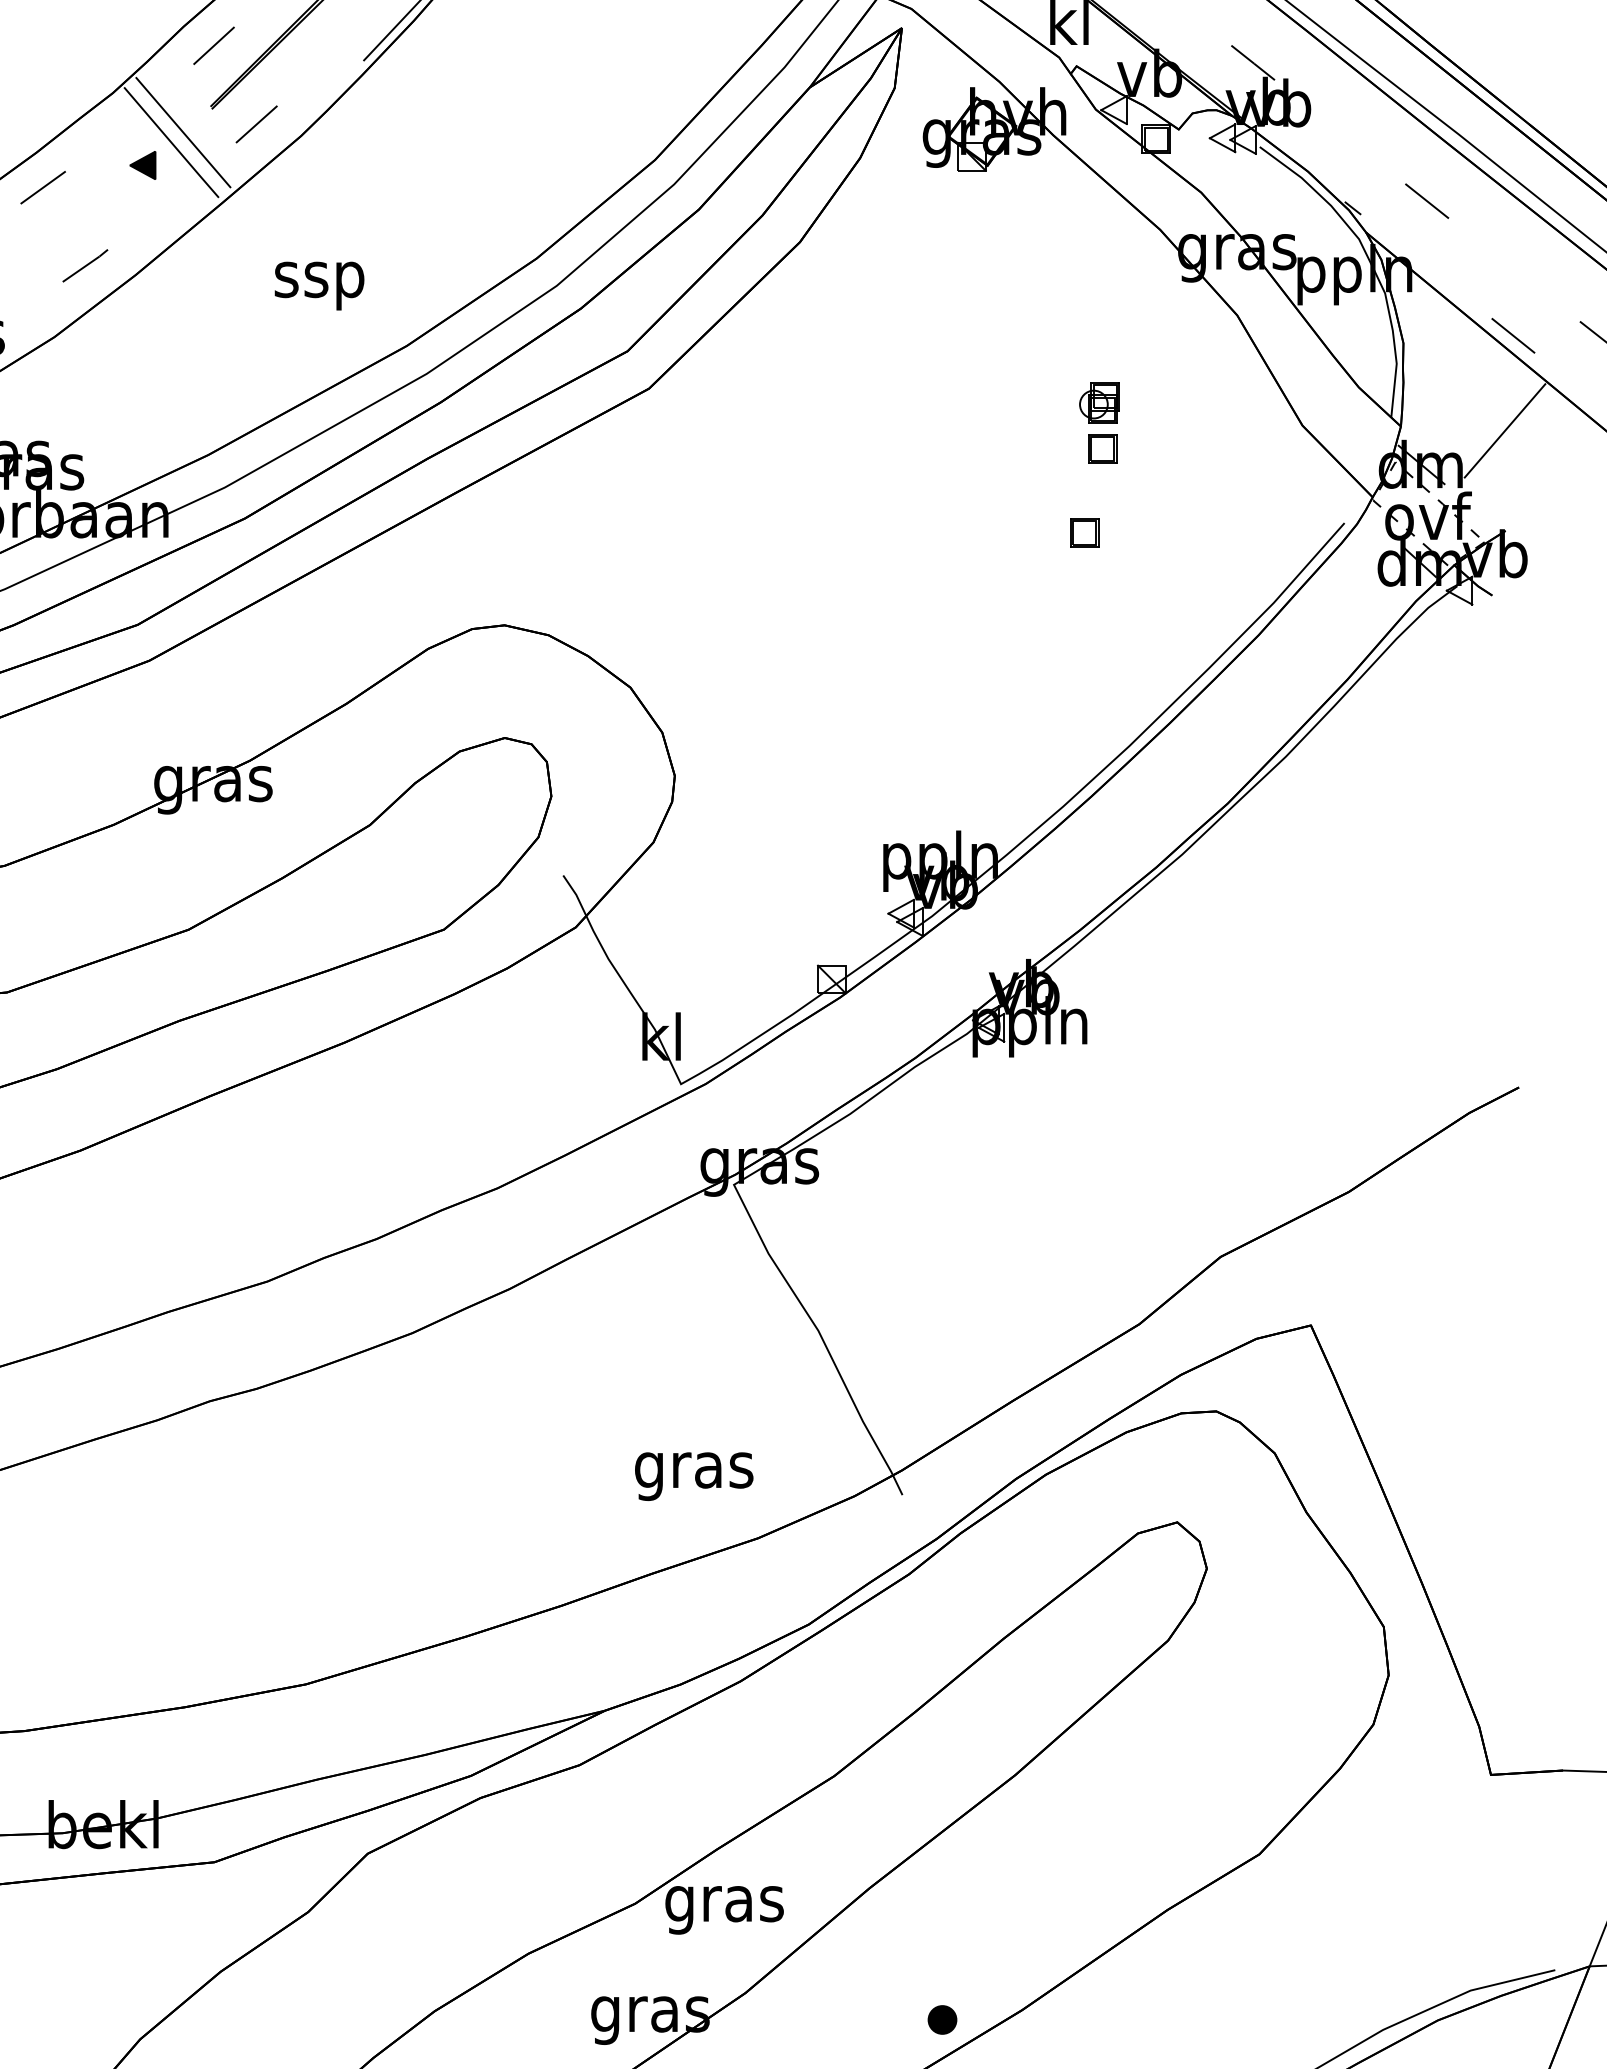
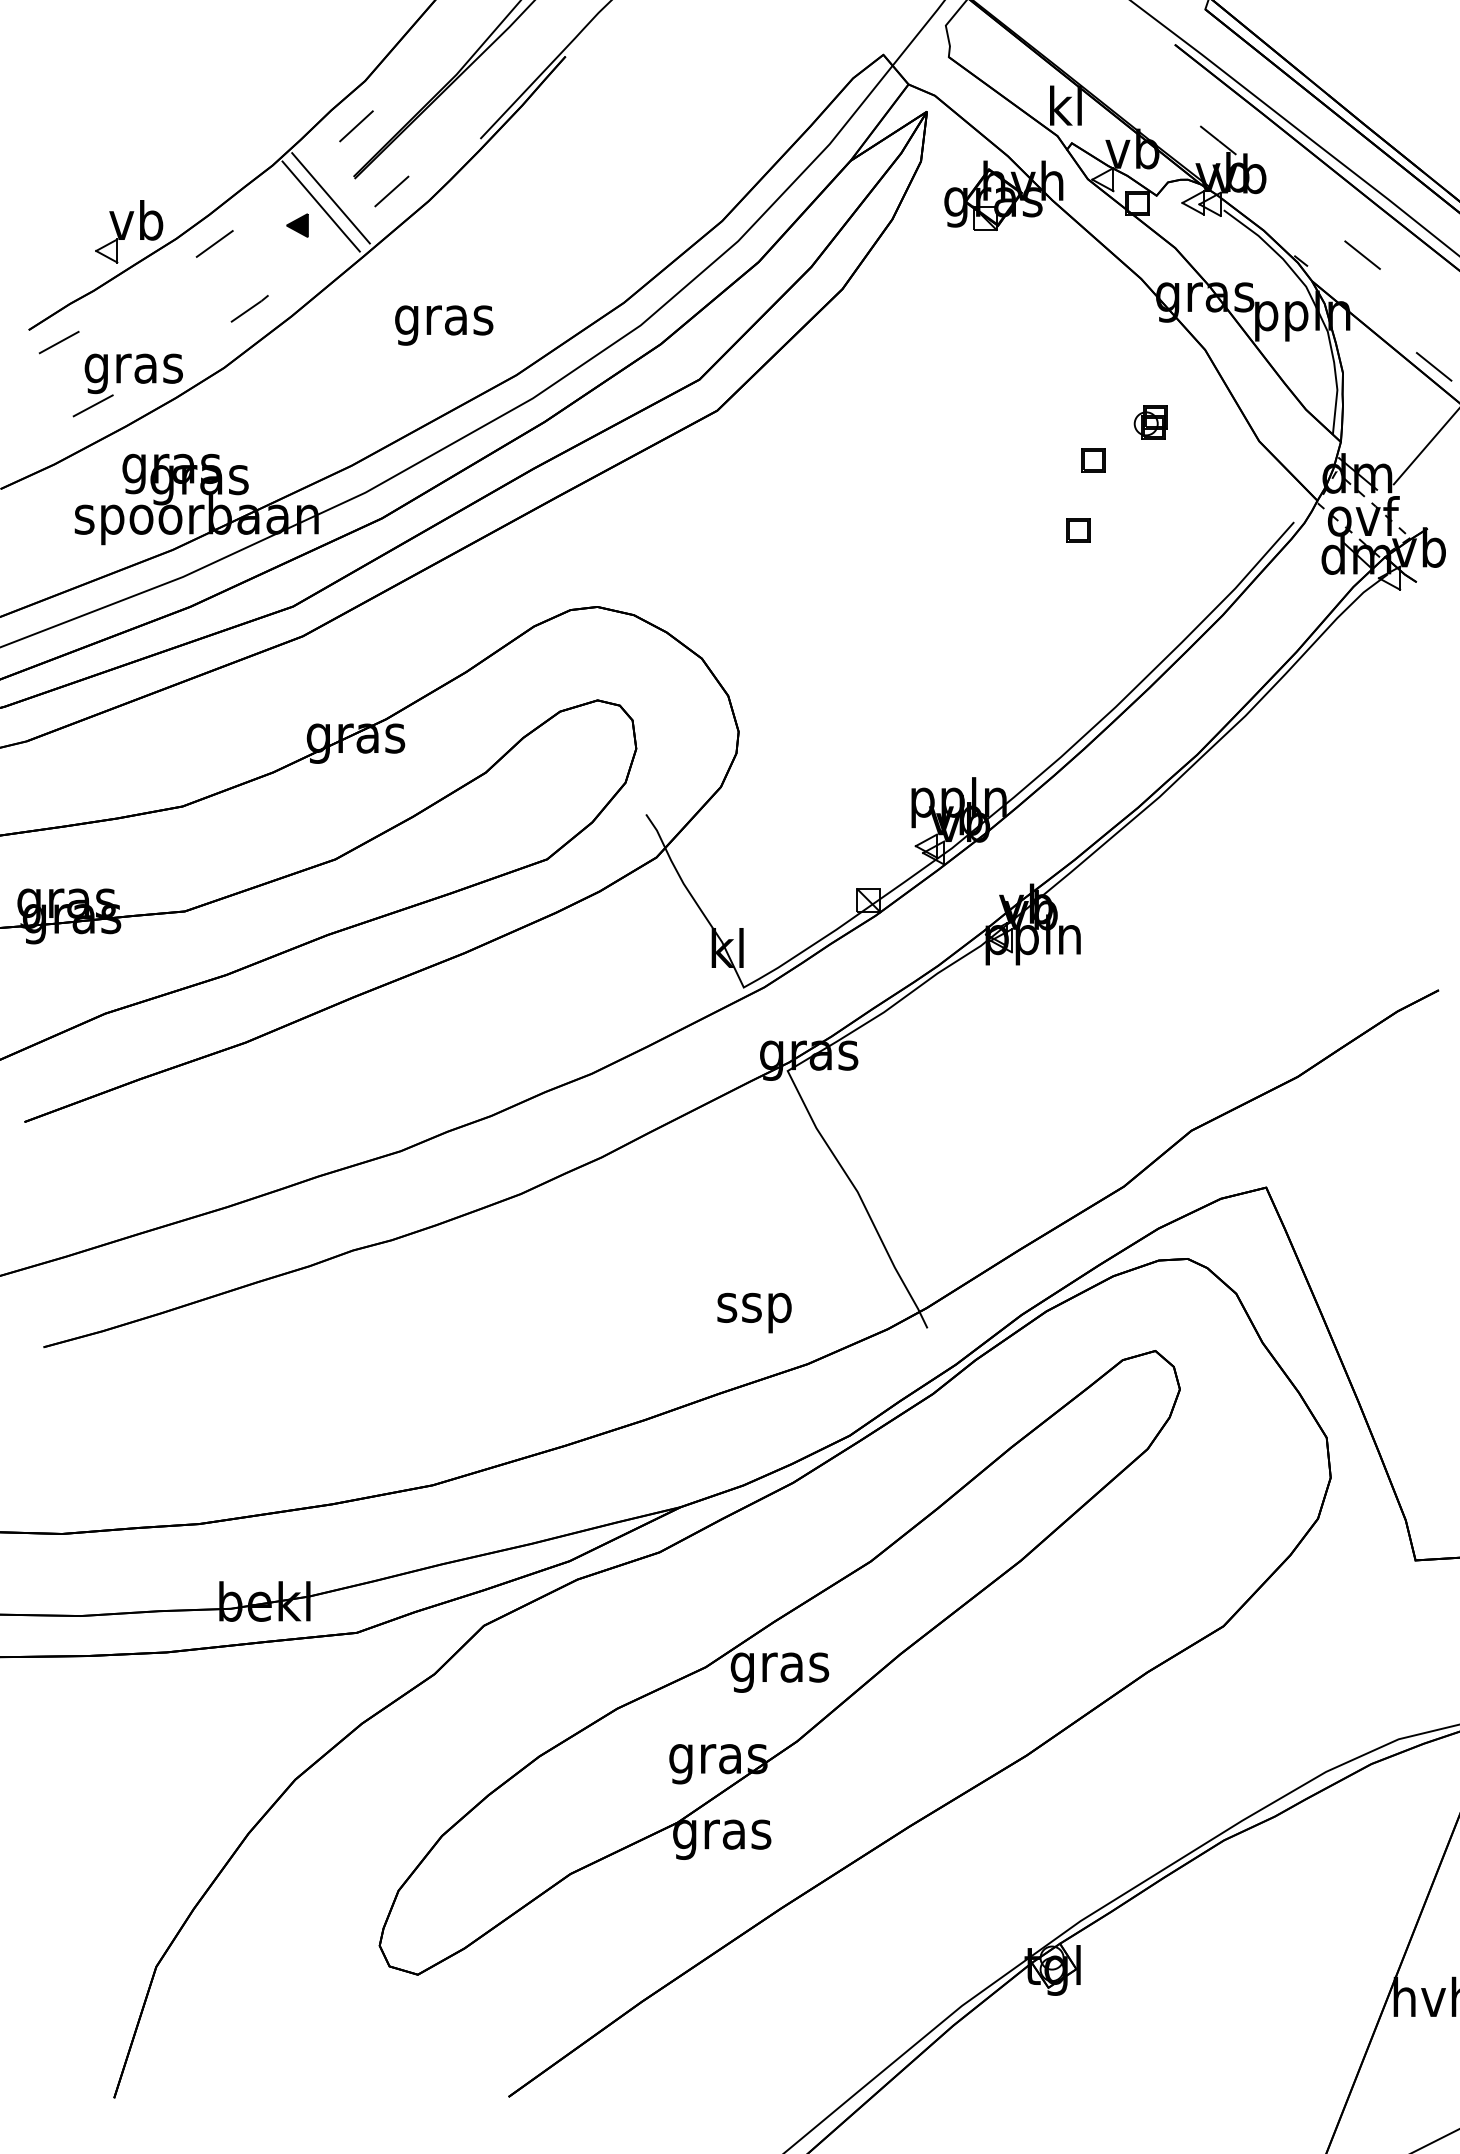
text: (320, 285) -> (444, 325), ssp -> gras
part: (1099, 402) -> (1150, 422), moved
text: (693, 1476) -> (754, 1312), gras -> ssp
part: (942, 2019) -> (960, 1763), removed

